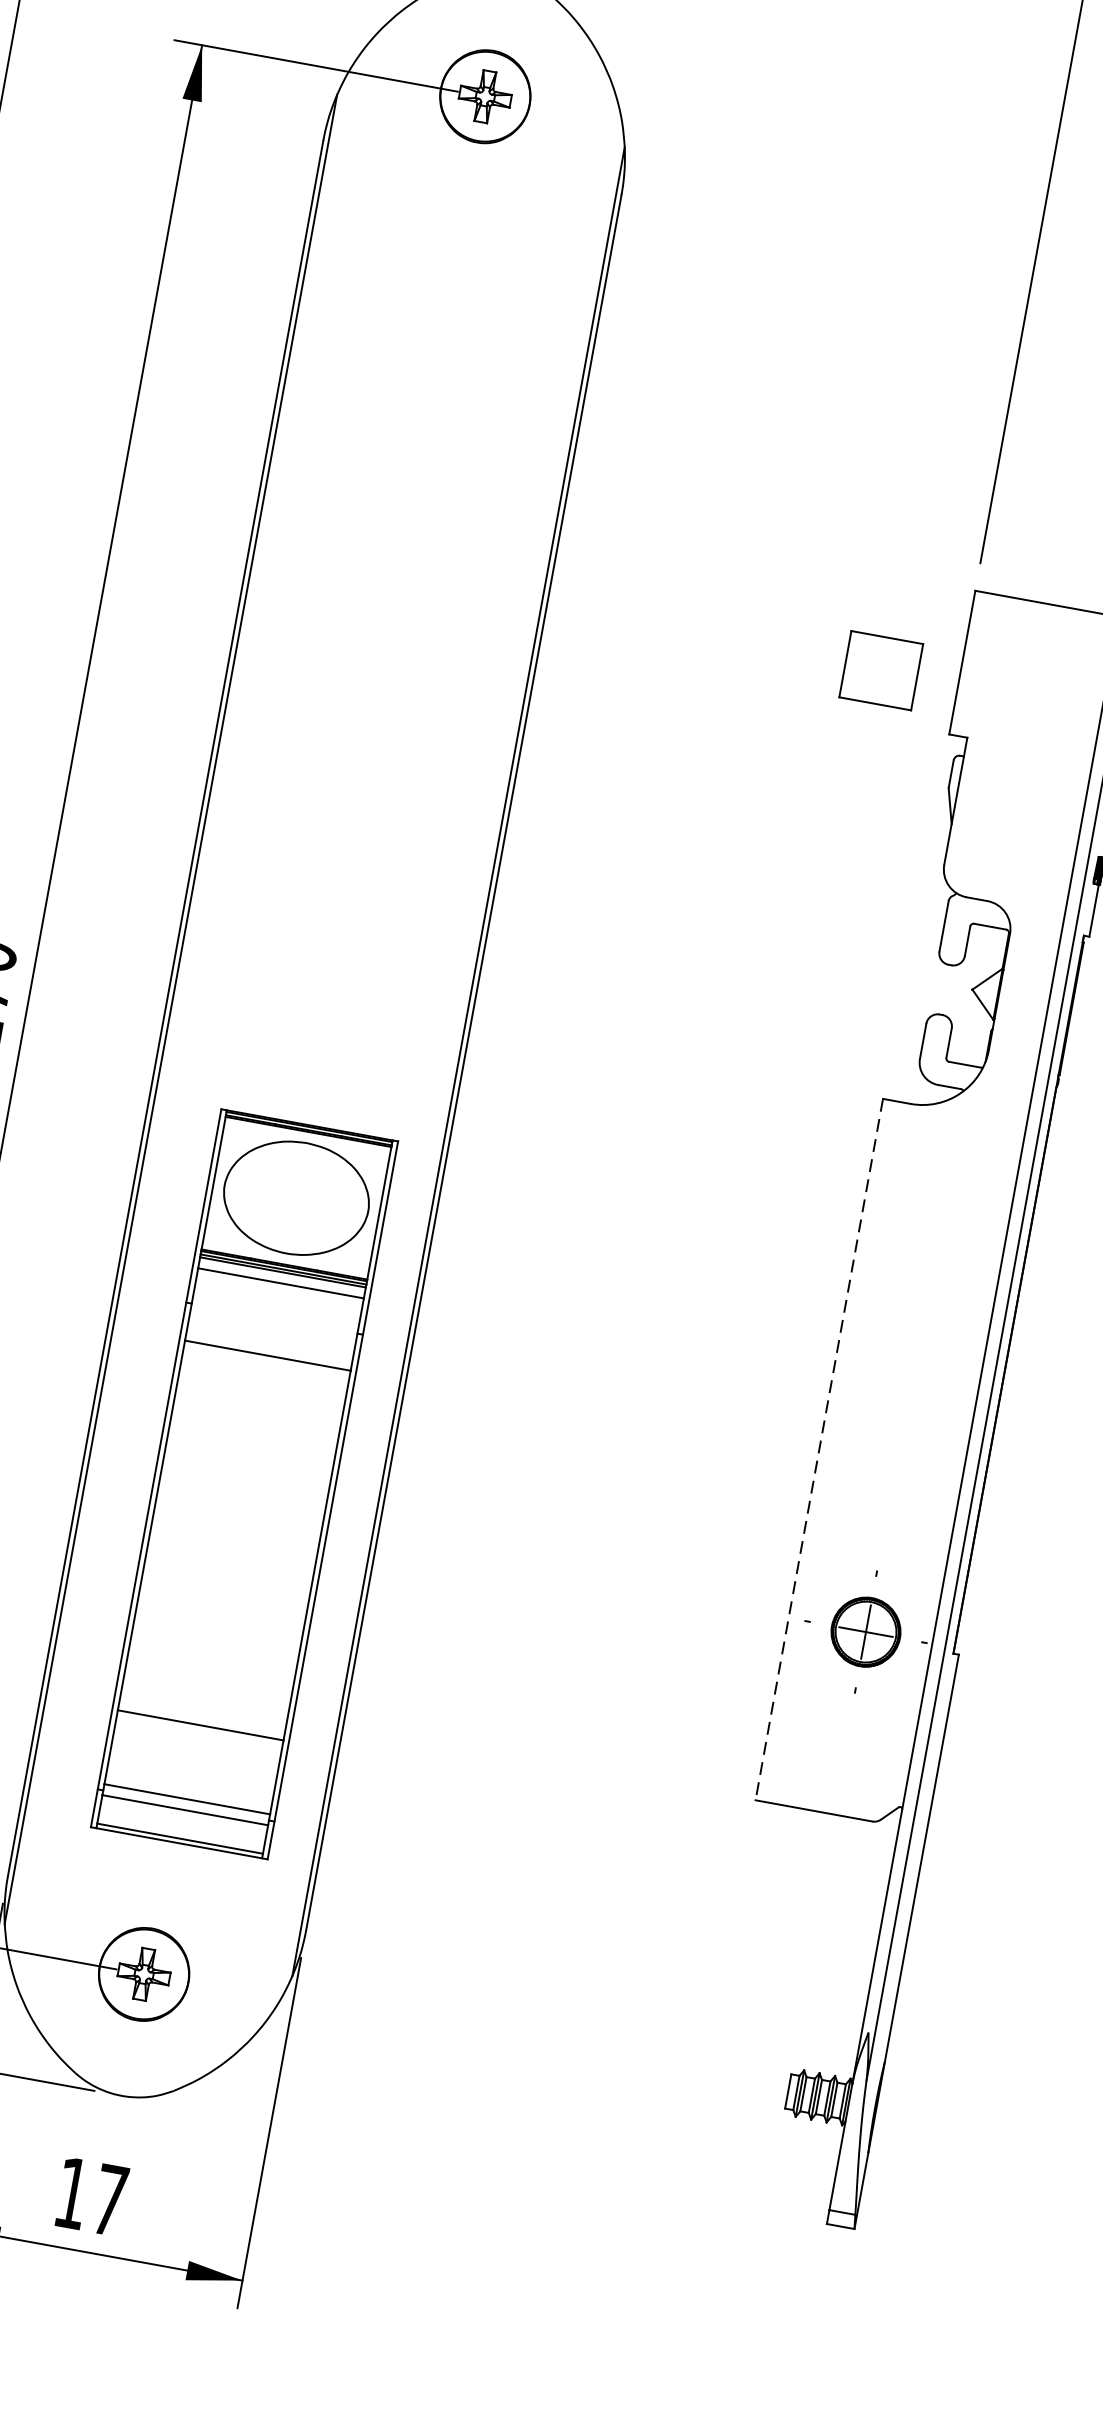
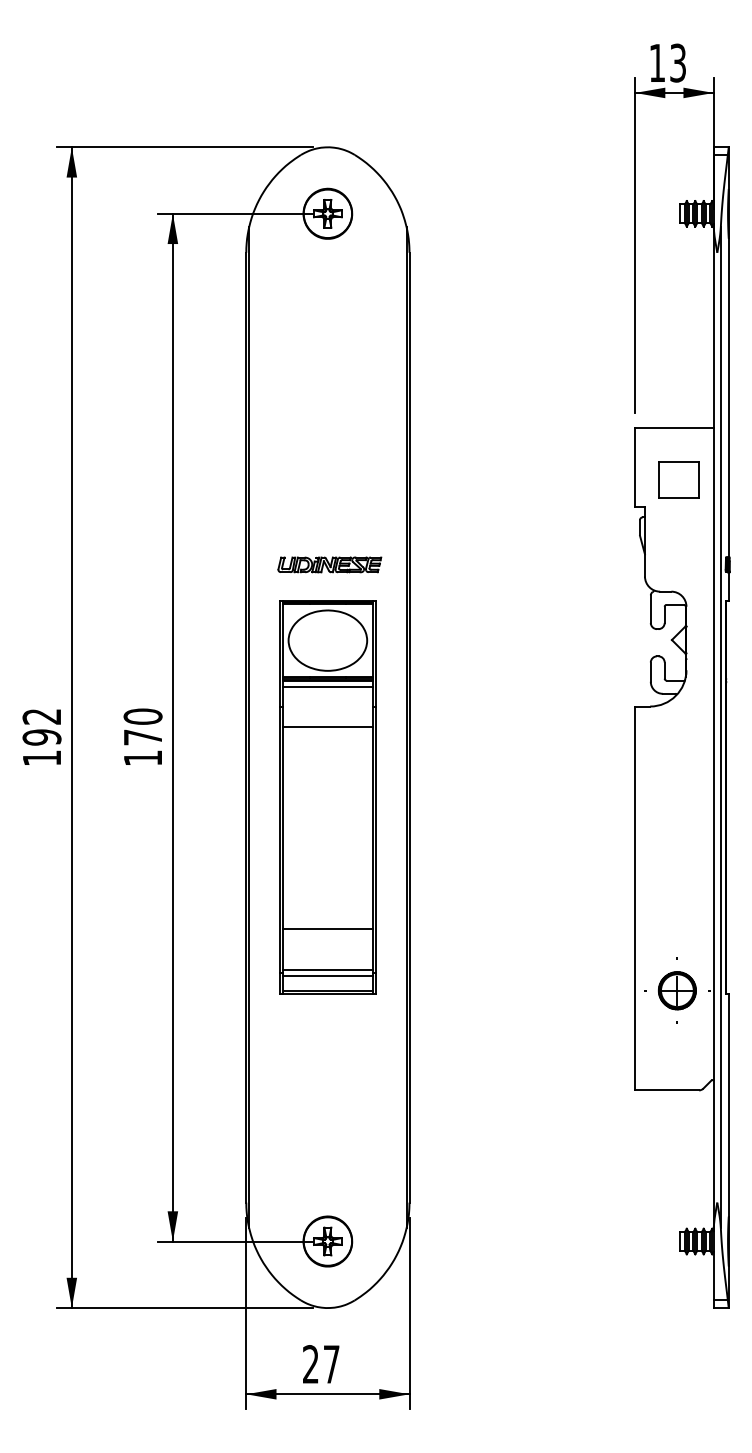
part: (880, 669) -> (678, 479), moved
part: (371, 737) -> (329, 564), added
line: (820, 1449) -> (635, 898), dashed -> solid
part: (243, 1484) -> (327, 797), moved
text: (71, 2193) -> (310, 1364), 17 -> 27

